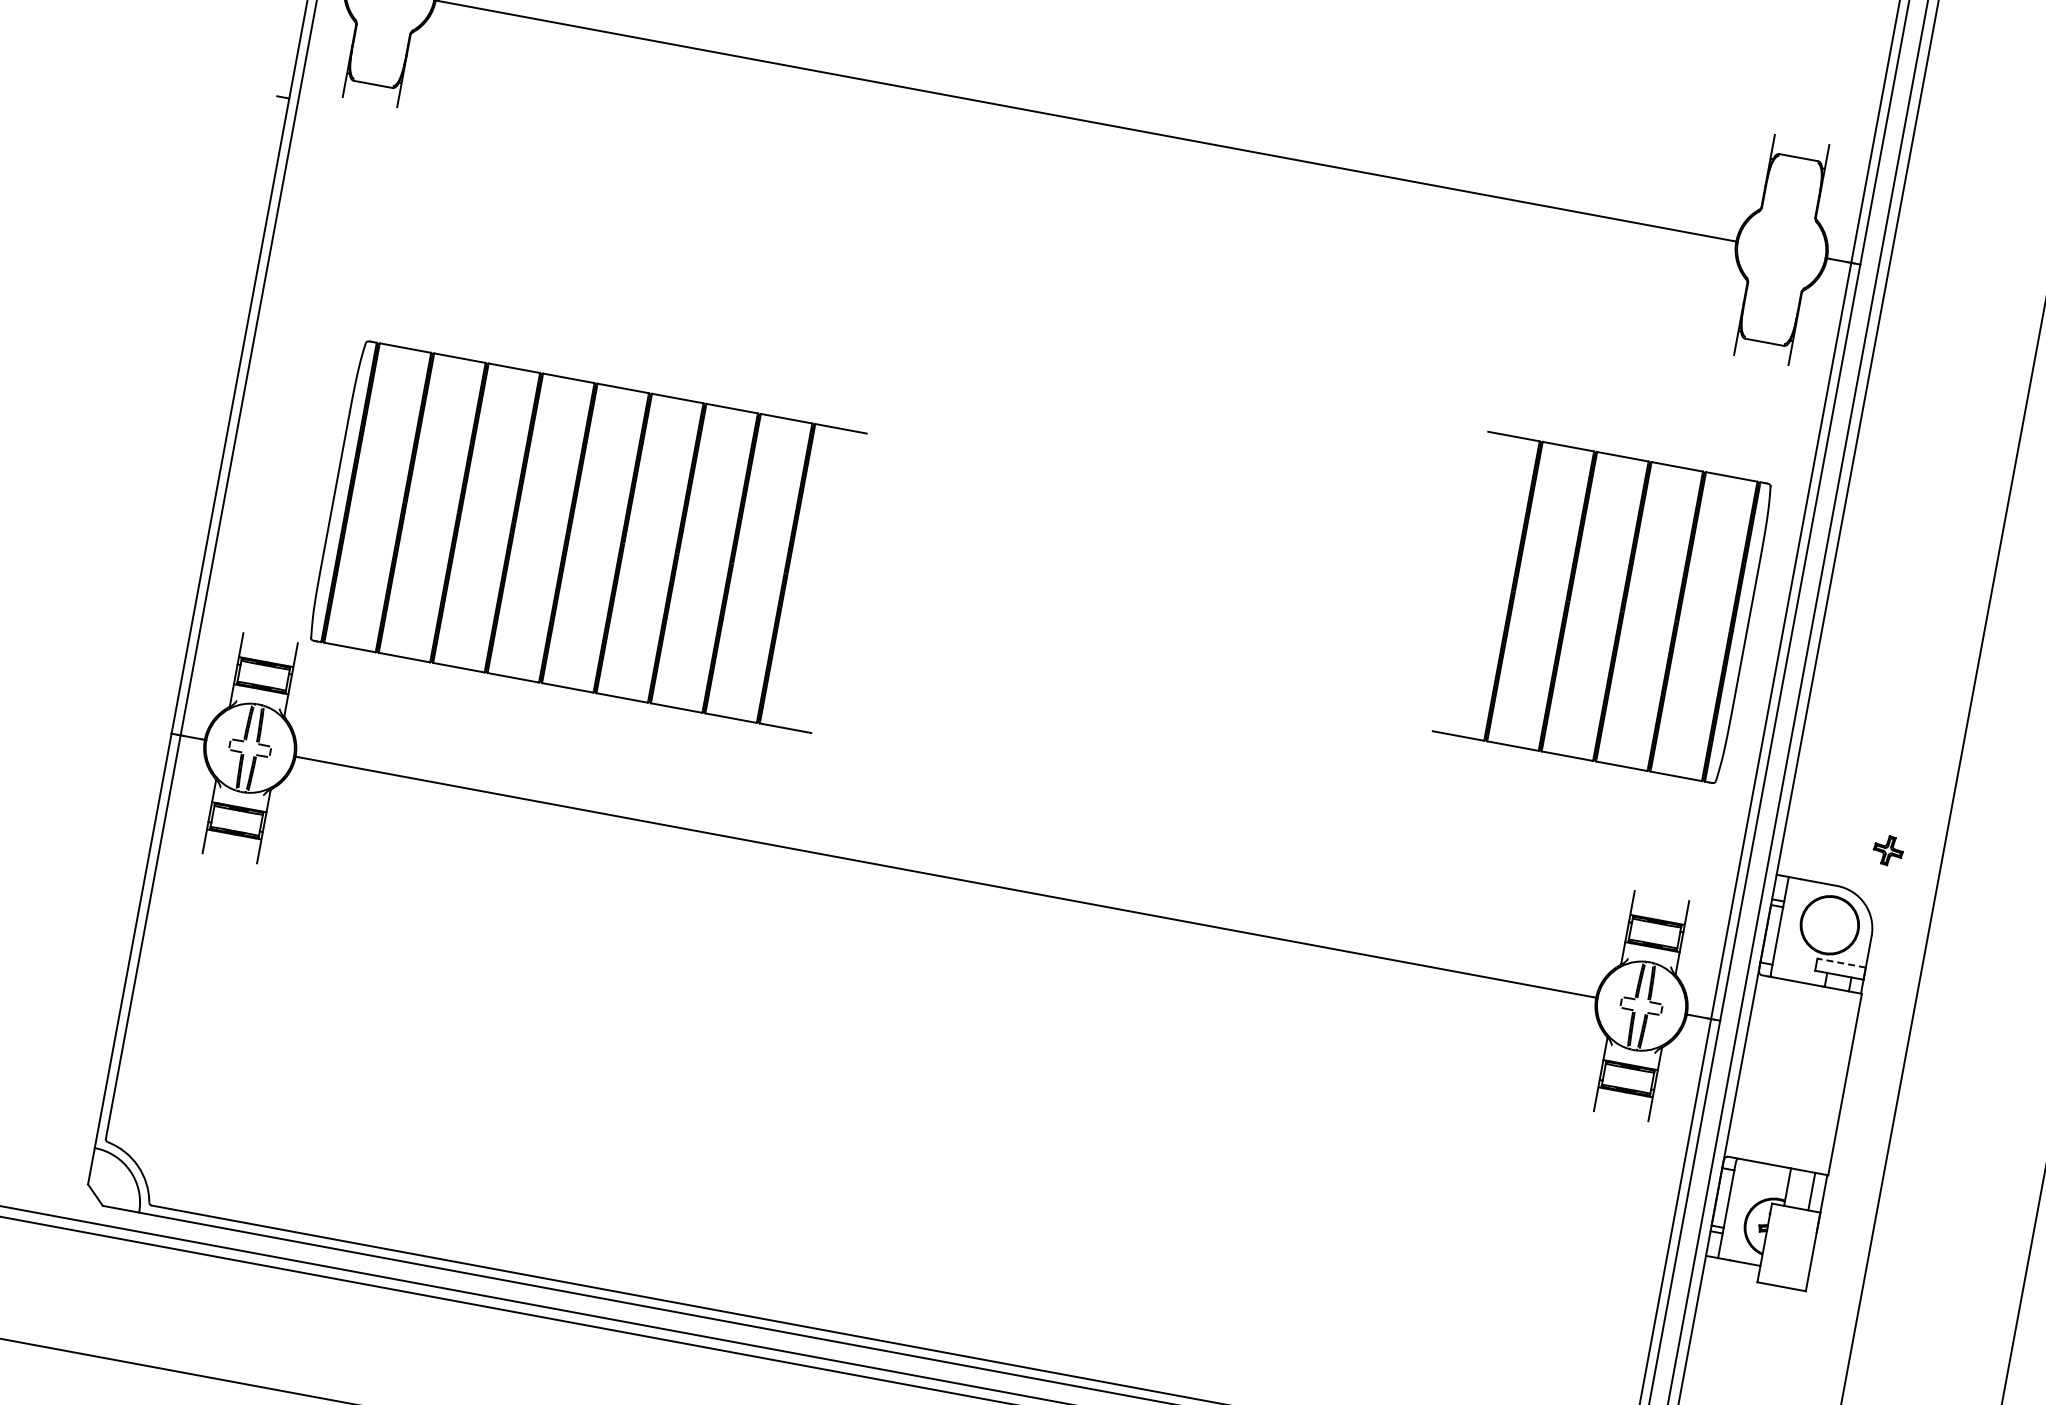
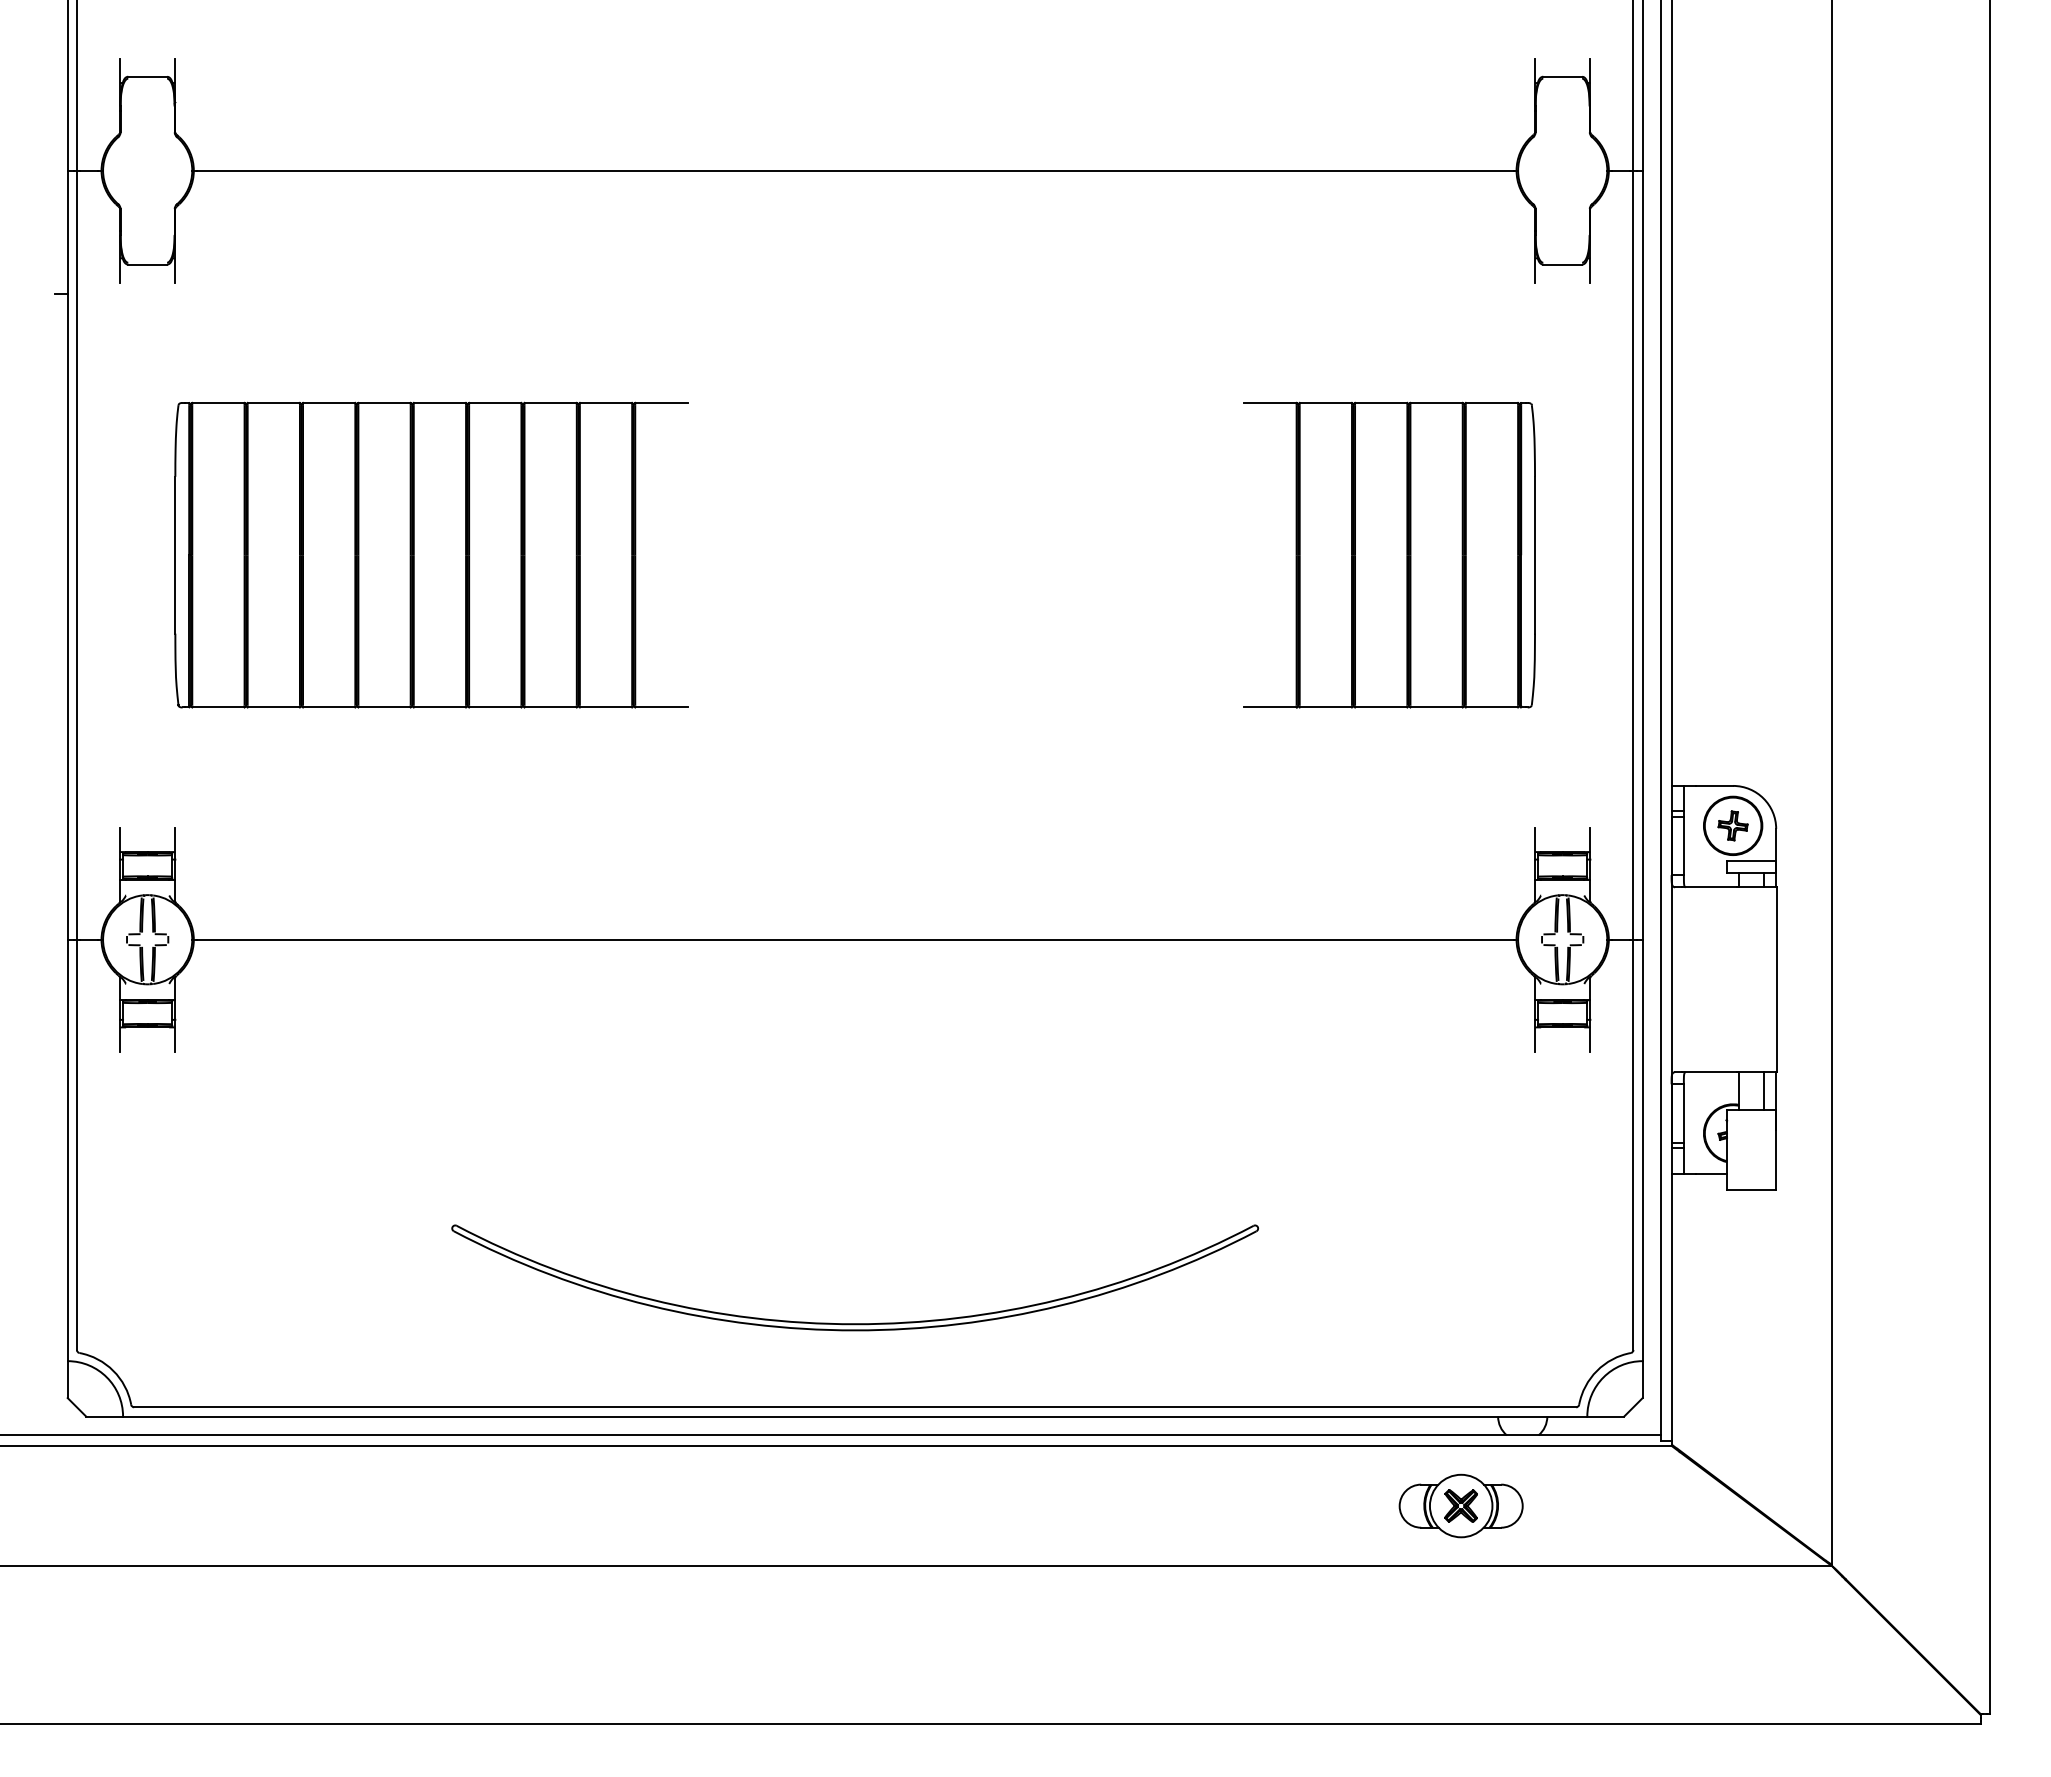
part: (587, 535) -> (431, 554), moved
part: (1603, 607) -> (1389, 554), moved
part: (1887, 850) -> (1732, 825), moved
line: (1841, 962) -> (1751, 860), dashed -> solid
part: (875, 1254) -> (854, 1323), added

